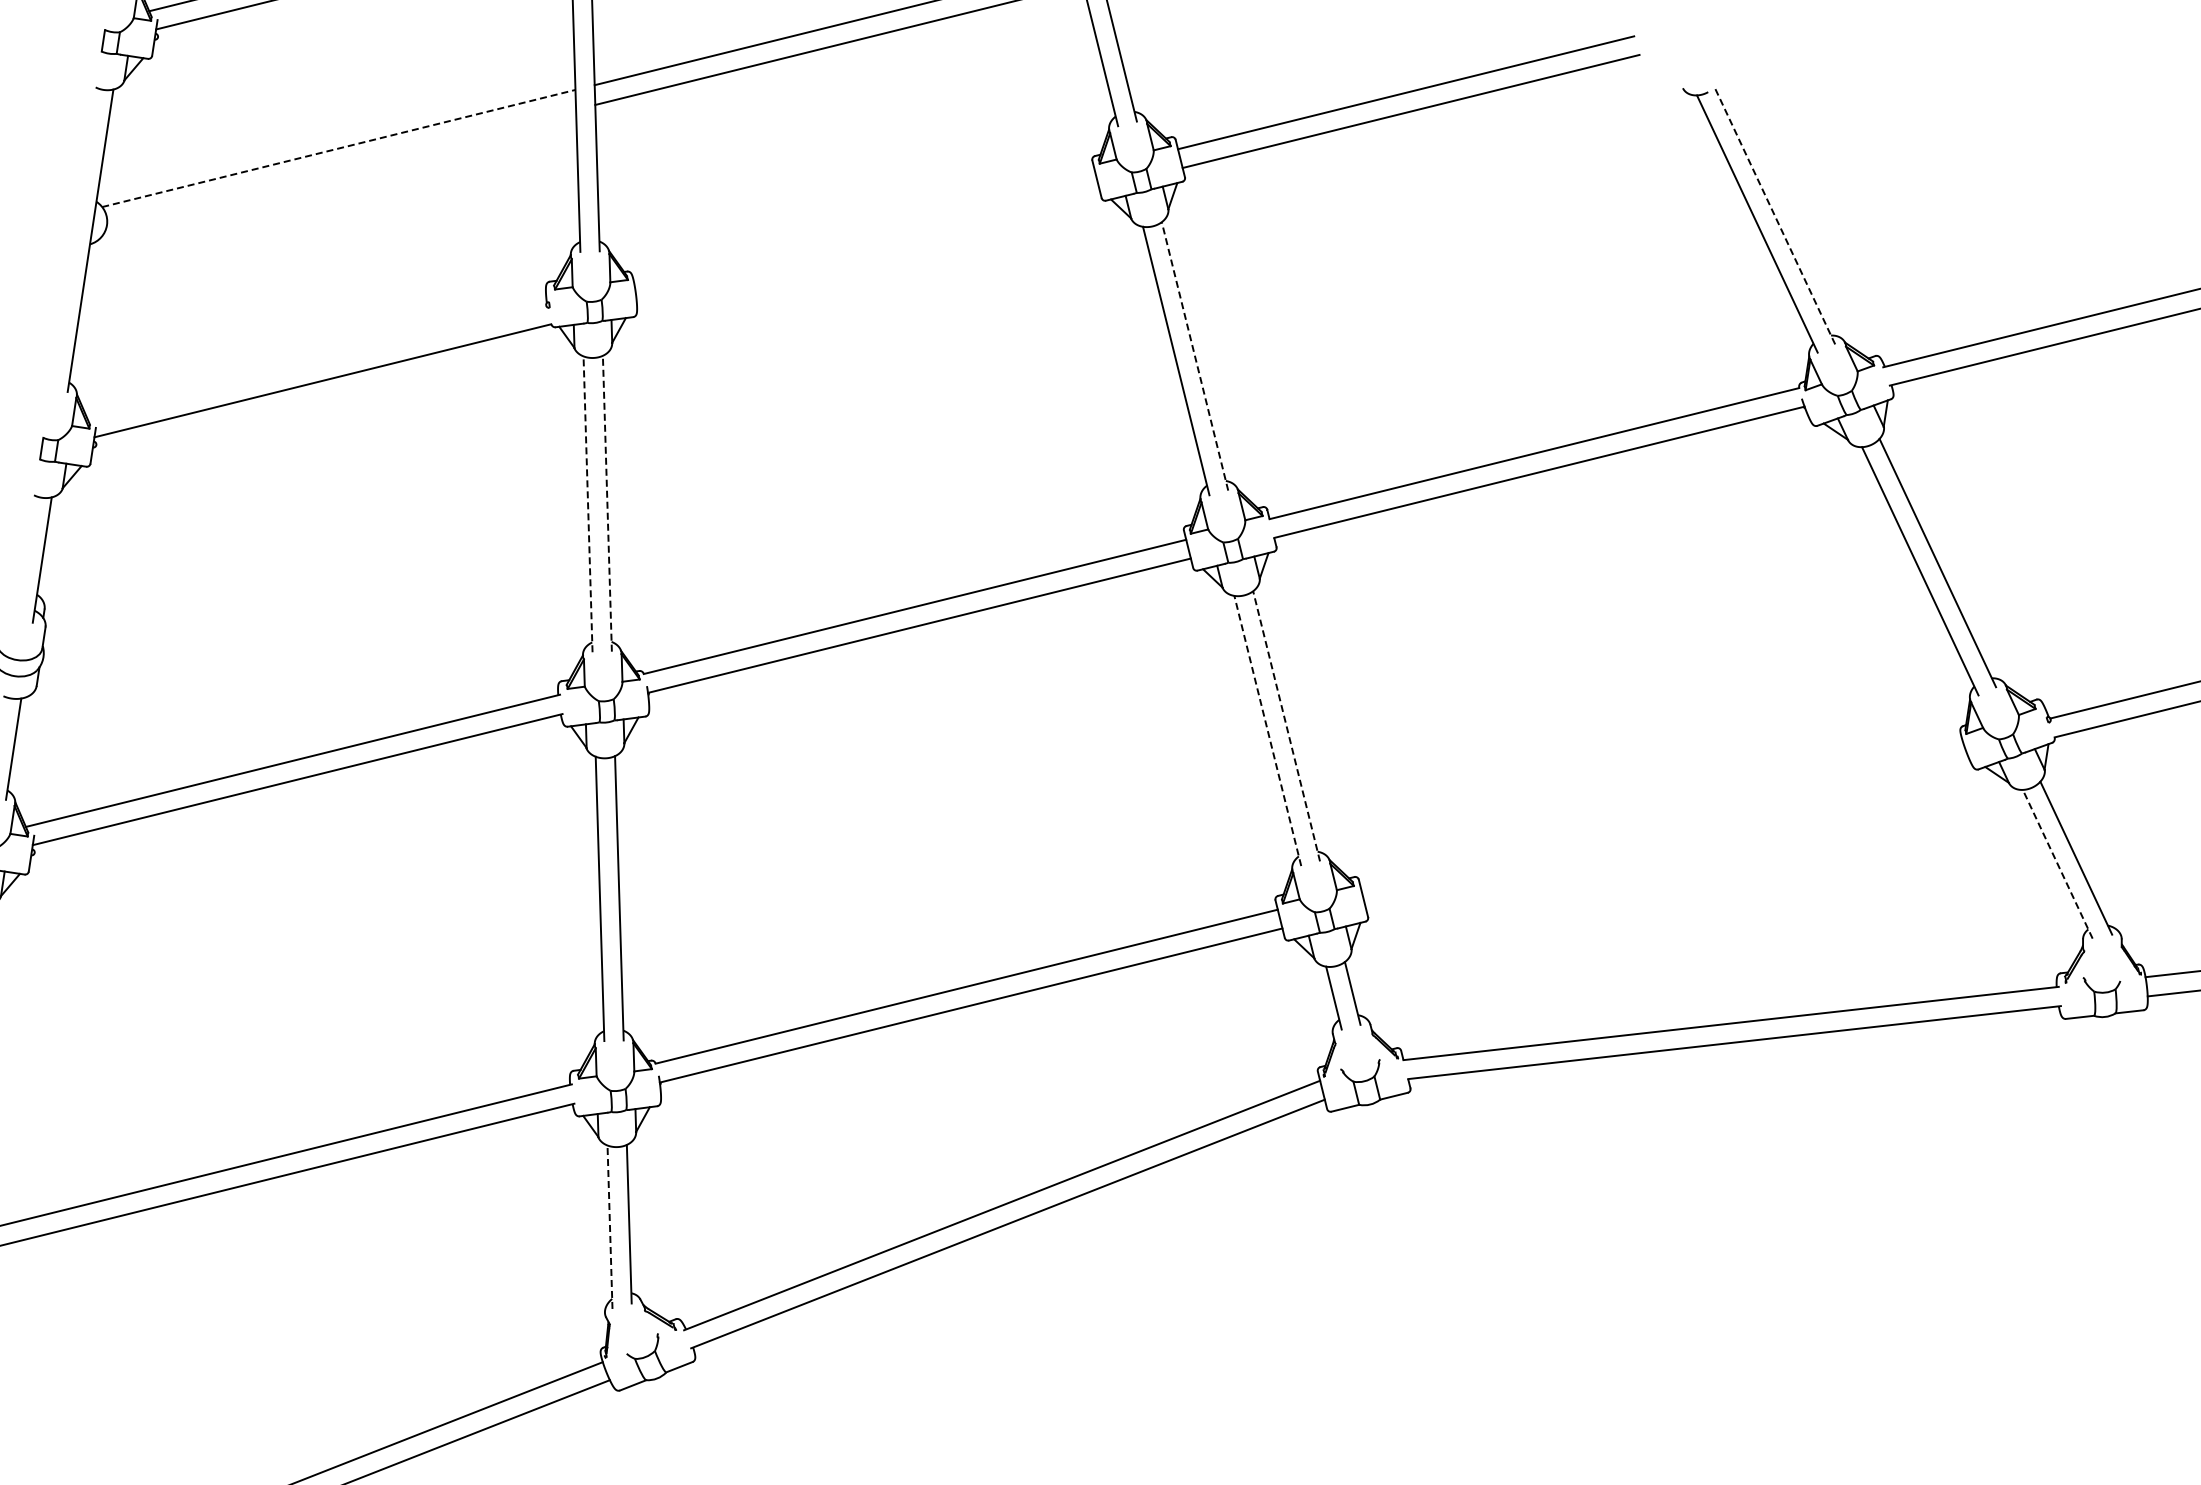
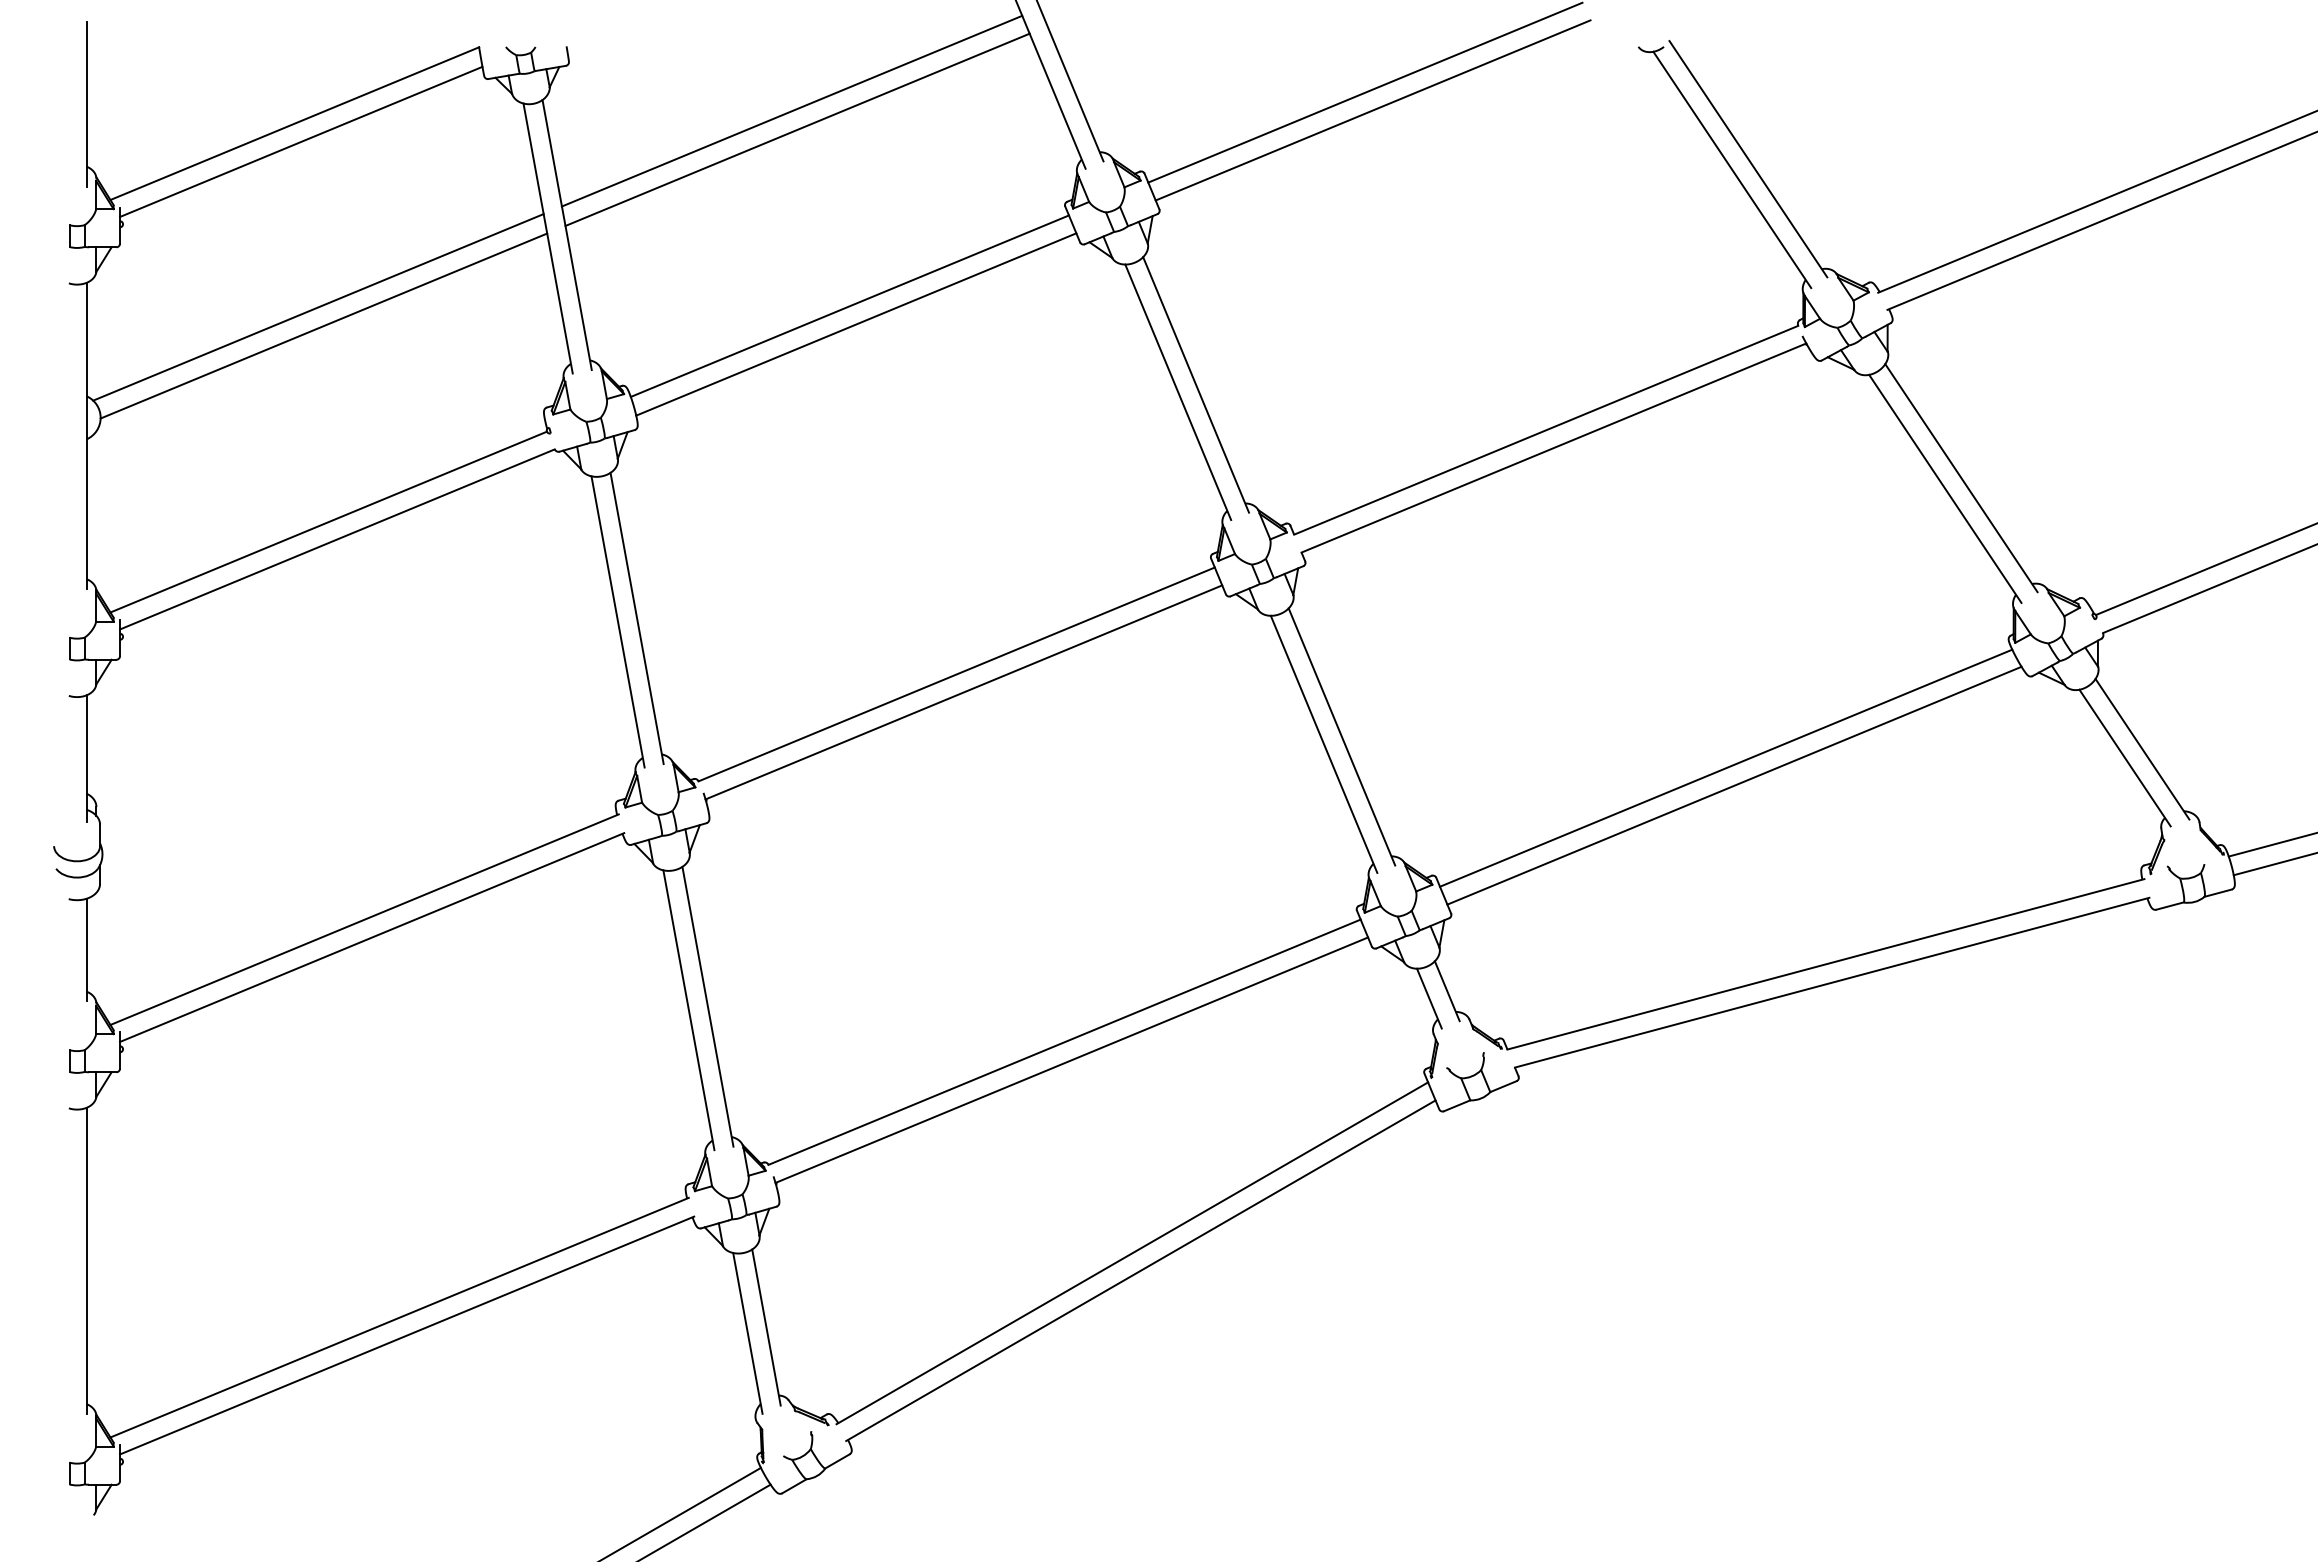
line: (338, 148) -> (318, 307), dashed -> solid
line: (341, 167) -> (323, 325), added
line: (1775, 215) -> (1748, 158), dashed -> solid
line: (864, 226) -> (849, 305), added
line: (868, 245) -> (856, 324), added
line: (1194, 355) -> (1195, 384), dashed -> solid
line: (316, 361) -> (328, 521), added
line: (587, 503) -> (617, 621), dashed -> solid
line: (607, 503) -> (637, 618), dashed -> solid
line: (1286, 725) -> (1341, 736), dashed -> solid
line: (1267, 730) -> (1323, 743), dashed -> solid
line: (1662, 814) -> (1726, 767), added
line: (1667, 833) -> (1734, 785), added
line: (2057, 863) -> (2124, 757), dashed -> solid
line: (609, 1227) -> (747, 1333), dashed -> solid

